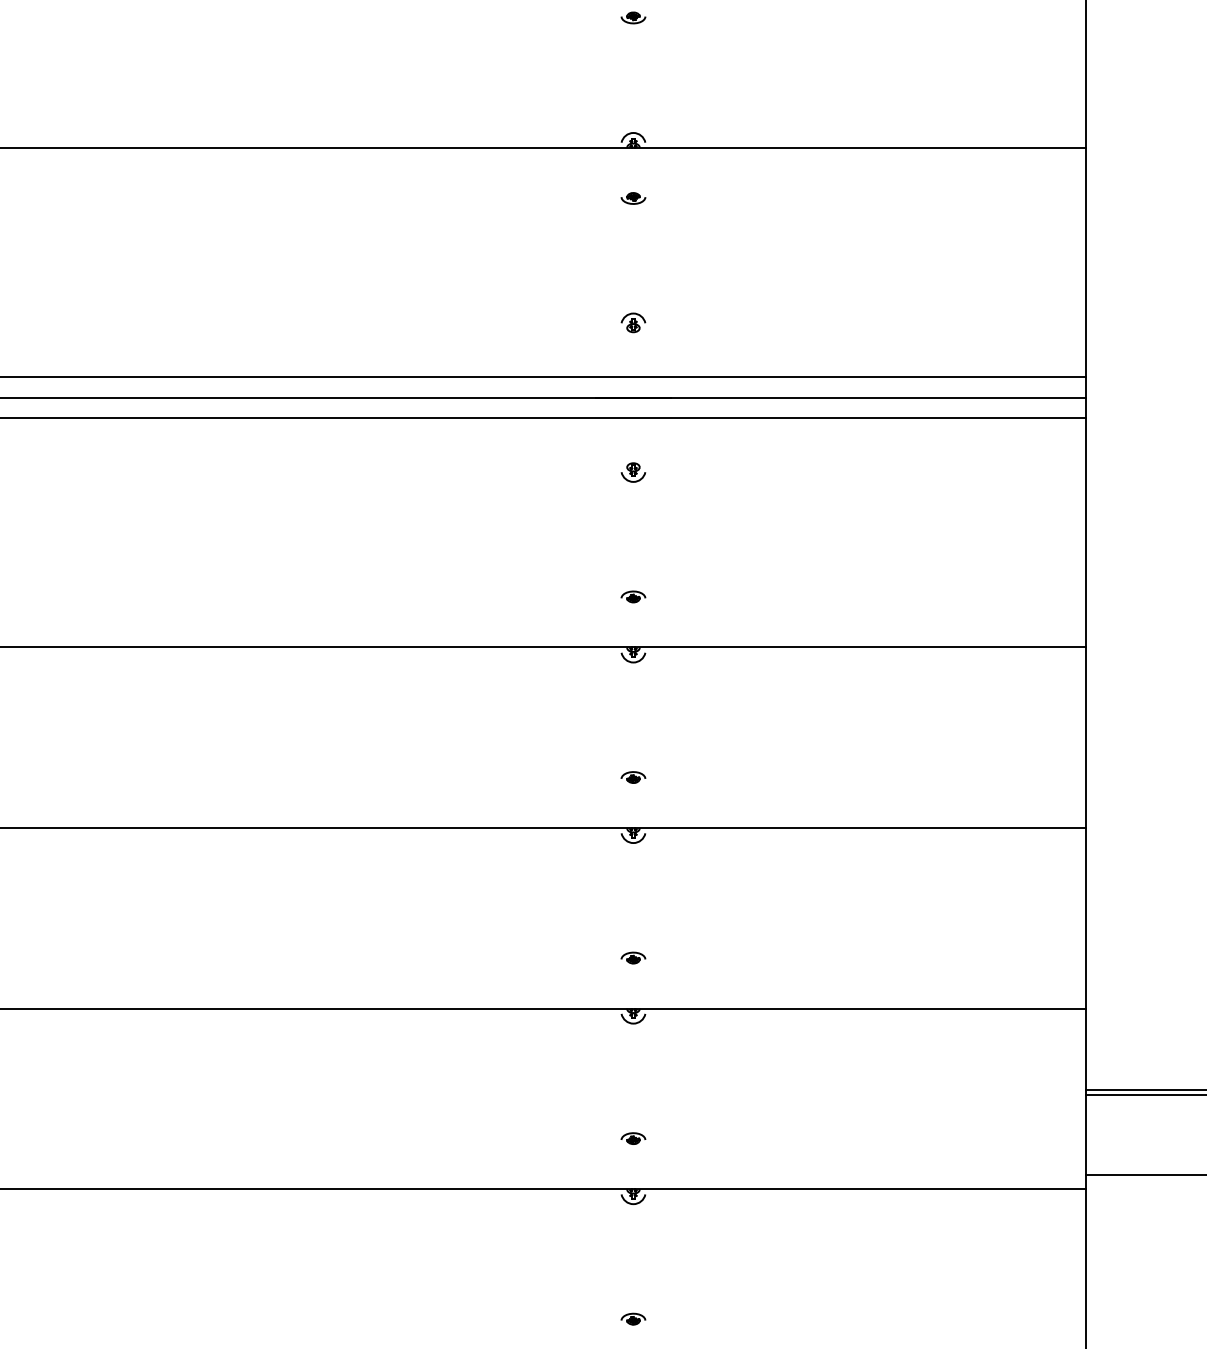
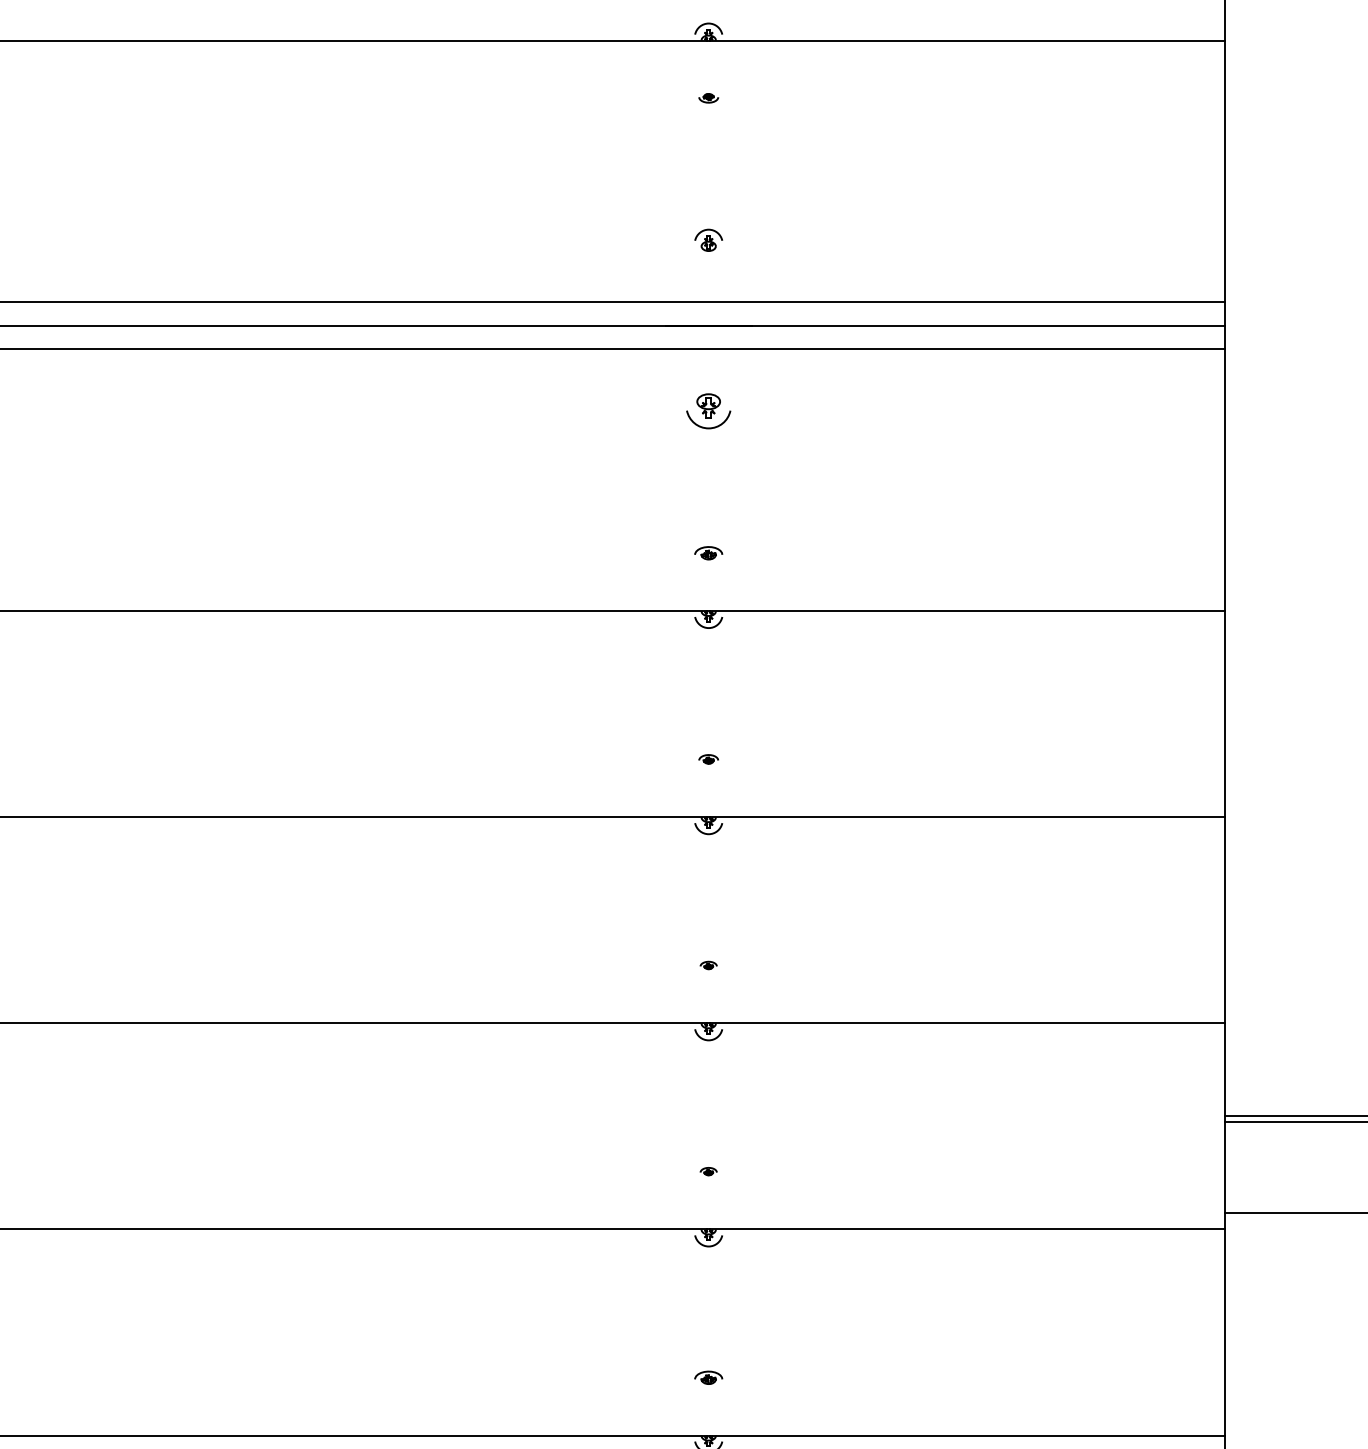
part: (633, 198) -> (708, 98), size x0.7
part: (633, 472) -> (708, 411), size x1.6
part: (633, 777) -> (708, 759), size x0.7
part: (633, 957) -> (708, 964), size x0.6
part: (633, 1138) -> (708, 1171), size x0.6

